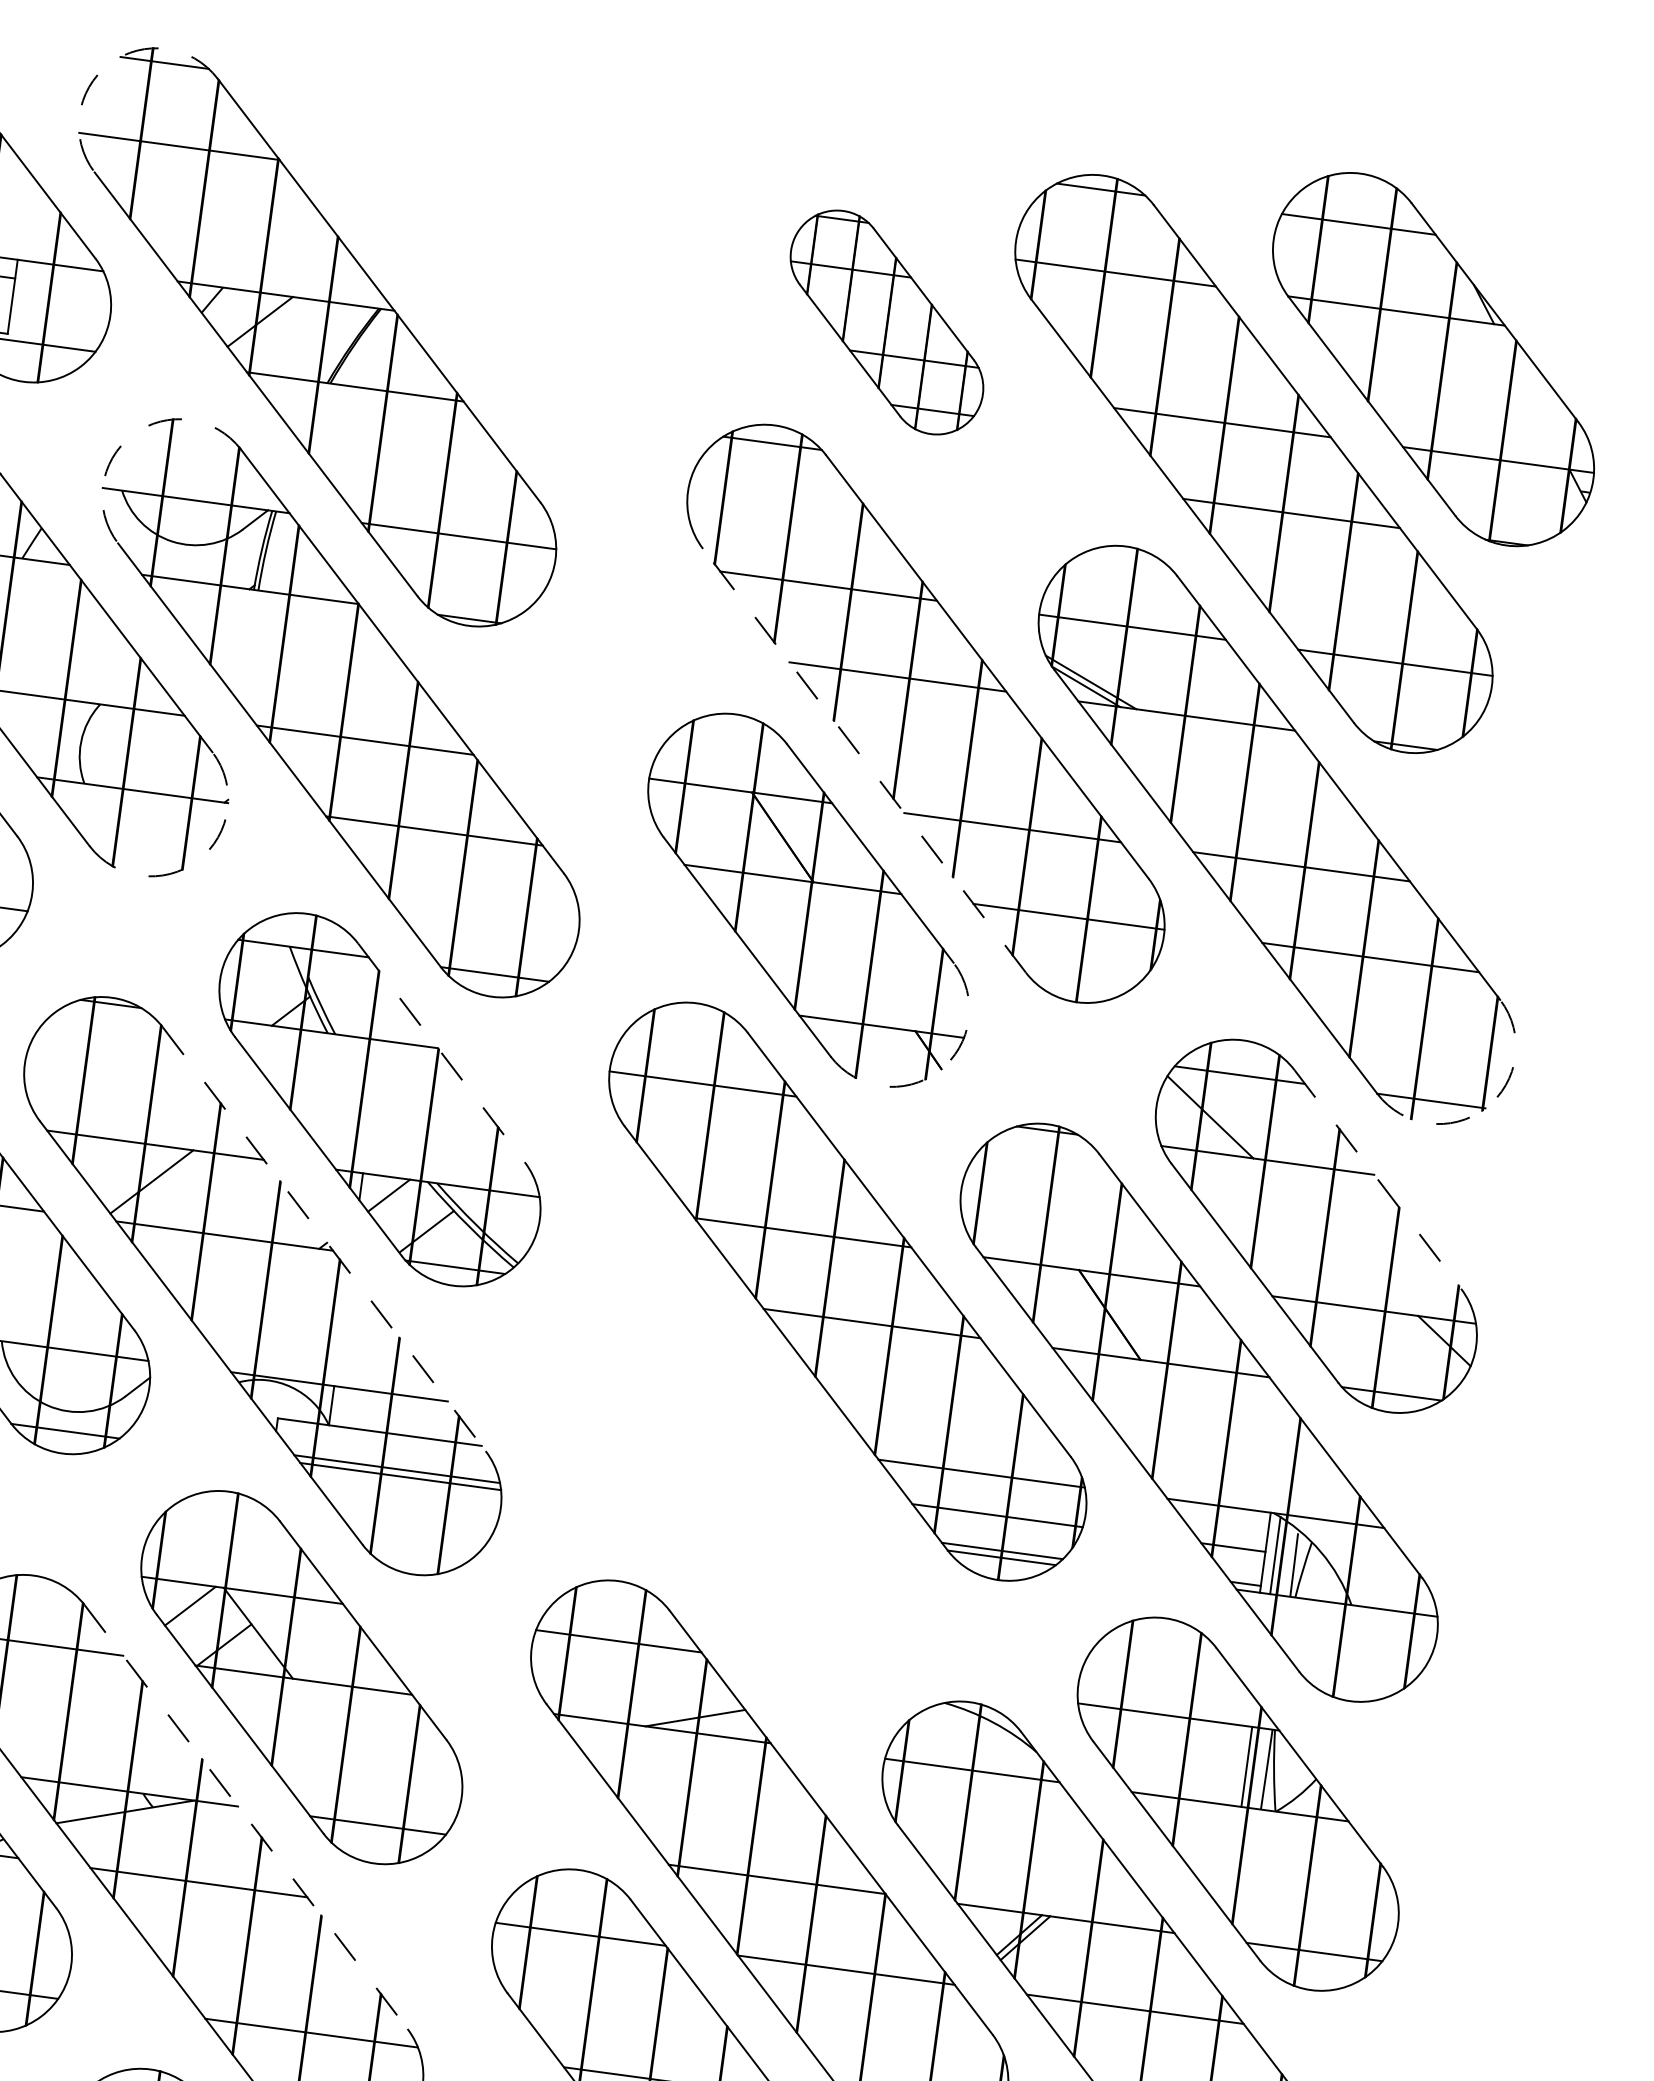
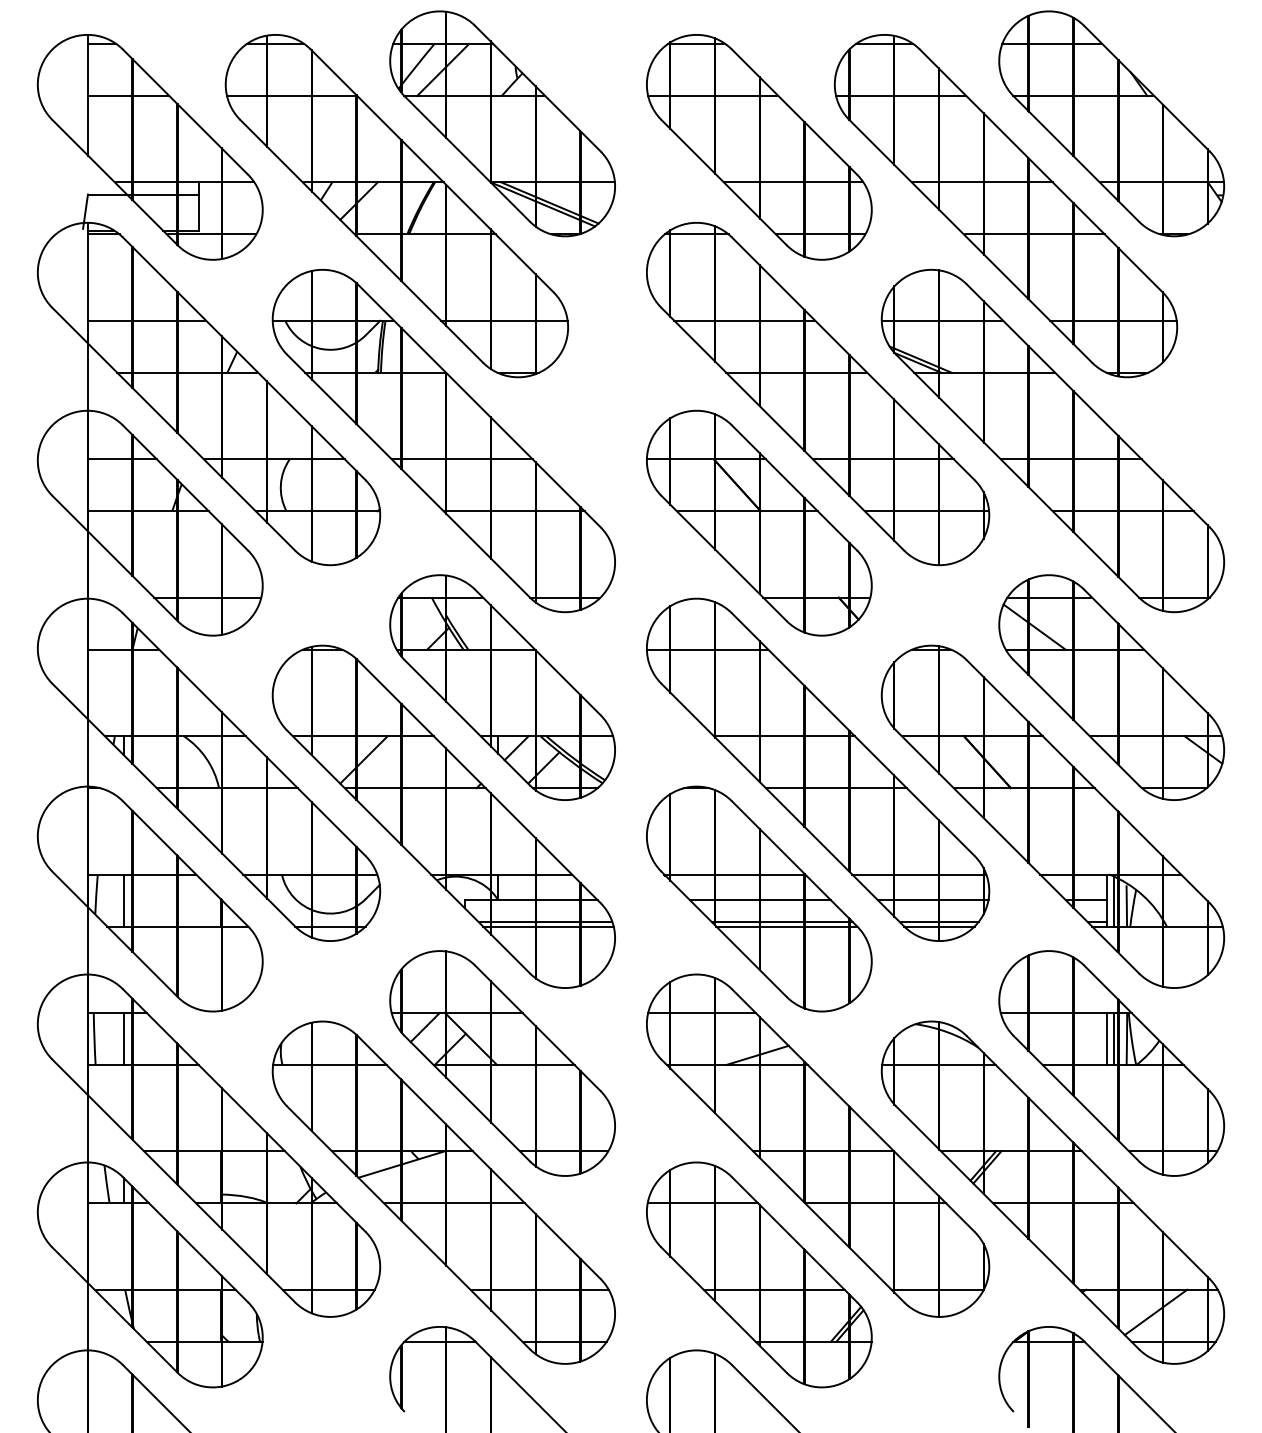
arc: (109, 64) -> (240, 49), dashed -> solid
part: (497, 232) -> (502, 123), added
part: (887, 322) -> (759, 147), size x1.67
arc: (133, 435) -> (287, 284), dashed -> solid
line: (863, 761) -> (782, 429), dashed -> solid
arc: (197, 860) -> (365, 550), dashed -> solid
line: (440, 1052) -> (537, 652), dashed -> solid
arc: (939, 1071) -> (857, 621), dashed -> solid
arc: (1485, 1108) -> (1209, 597), dashed -> solid
line: (1377, 1179) -> (1146, 652), dashed -> solid
line: (324, 1239) -> (479, 781), dashed -> solid
part: (731, 1477) -> (759, 898), added
line: (1236, 1764) -> (1107, 1038), added
line: (246, 1817) -> (479, 1157), dashed -> solid

